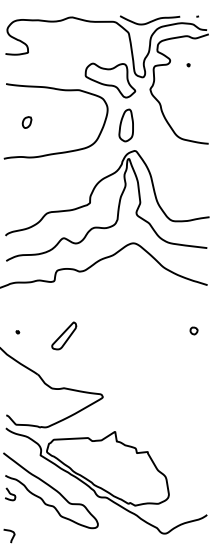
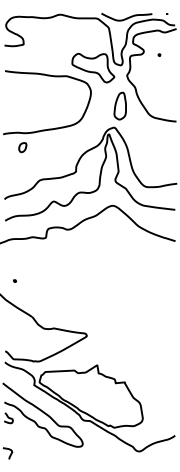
part: (26, 122) -> (22, 147), moved
part: (125, 125) -> (119, 106), moved
part: (193, 330) -> (163, 279), removed
part: (64, 335) -> (54, 283), removed

